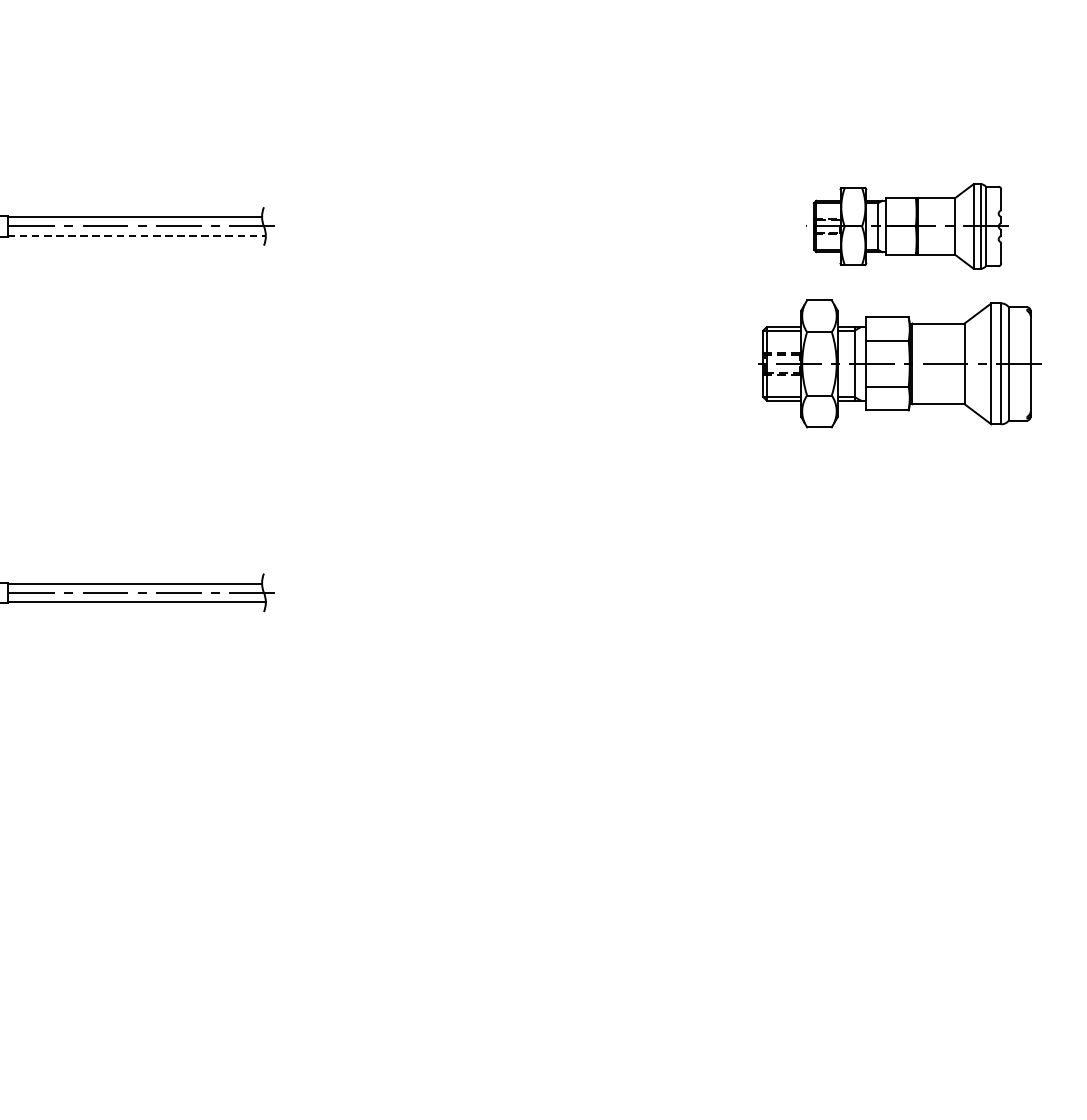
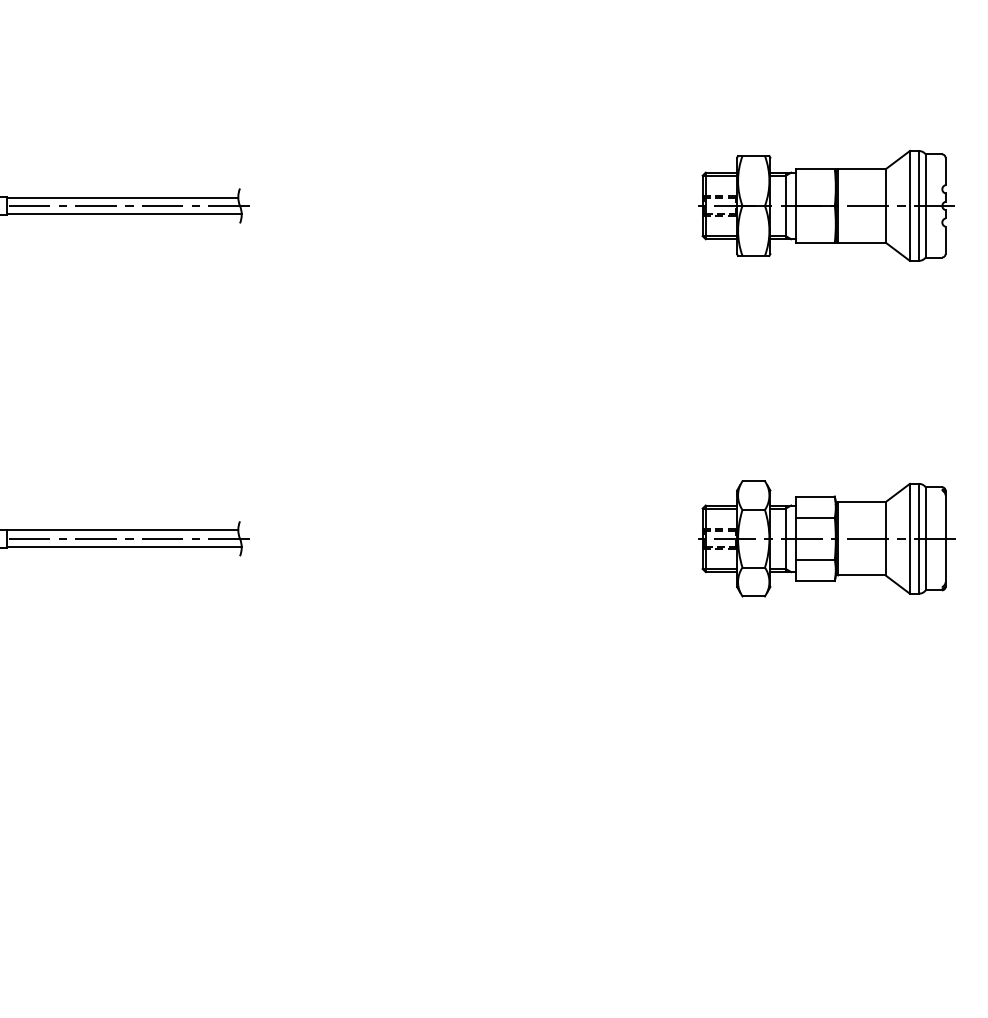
part: (909, 225) -> (826, 205), size x1.43
line: (136, 235) -> (124, 214), dashed -> solid
part: (899, 363) -> (826, 538), moved

